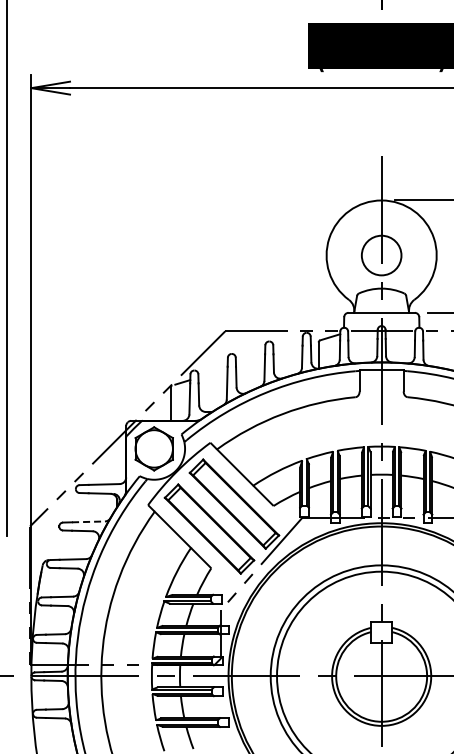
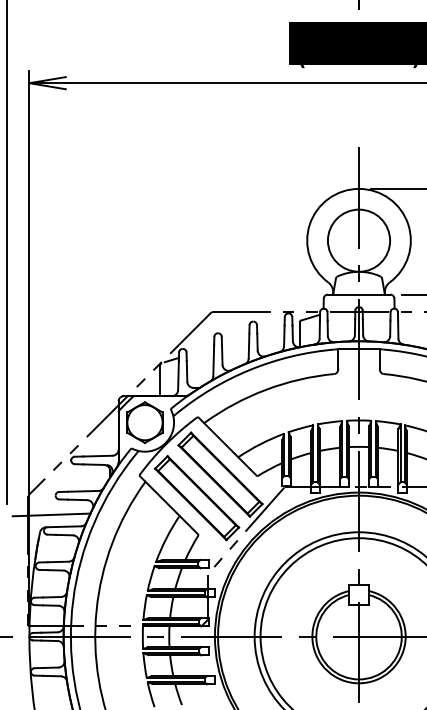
circle: (381, 255) -> (358, 240), size x1.67
line: (89, 521) -> (84, 490), dashed -> solid
line: (54, 546) -> (51, 514), added

